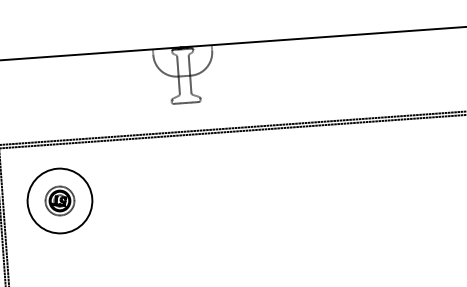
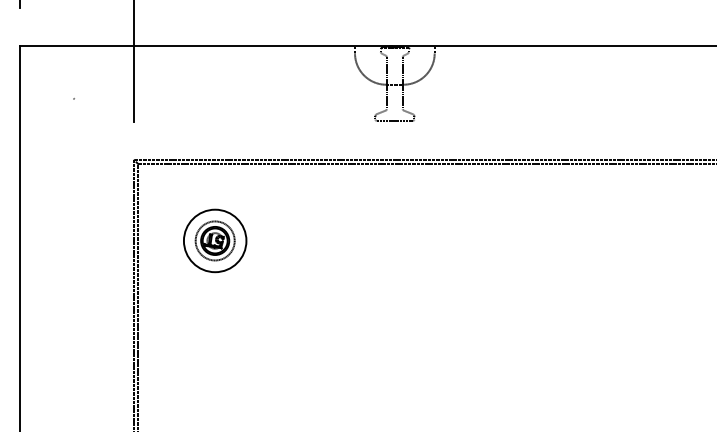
circle: (59, 200) -> (214, 240), size x0.71

